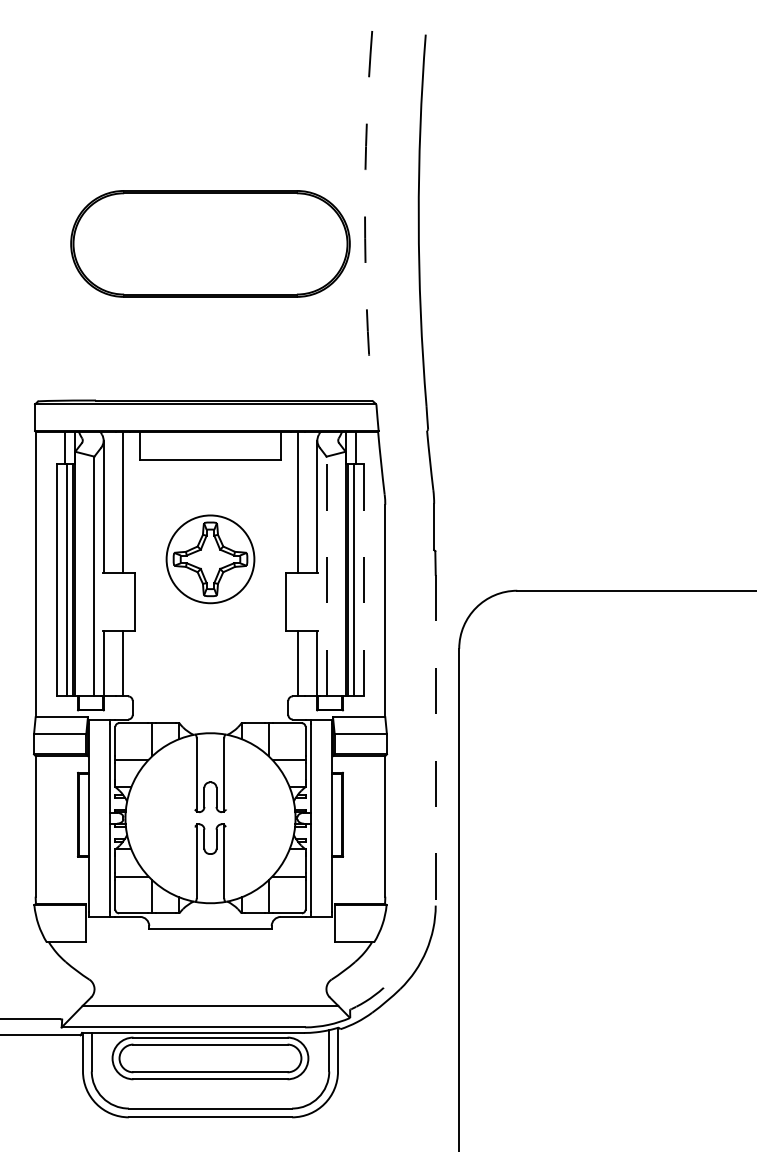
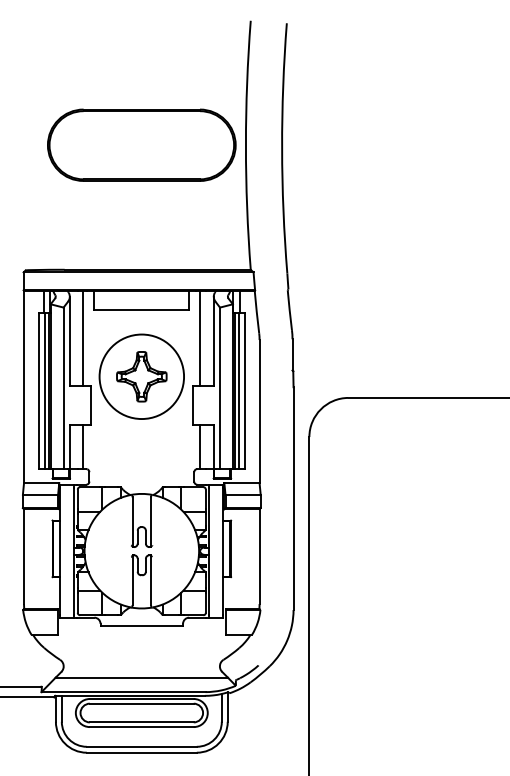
arc: (364, 216) -> (245, 145), dashed -> solid
part: (210, 242) -> (141, 144), moved
circle: (210, 558) -> (141, 376), size x1.43
line: (327, 576) -> (220, 388), dashed -> solid
line: (364, 579) -> (245, 390), dashed -> solid
line: (435, 741) -> (293, 499), dashed -> solid

